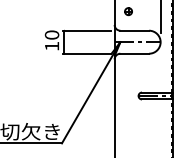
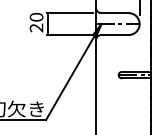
text: (51, 46) -> (36, 28), 10 -> 20

